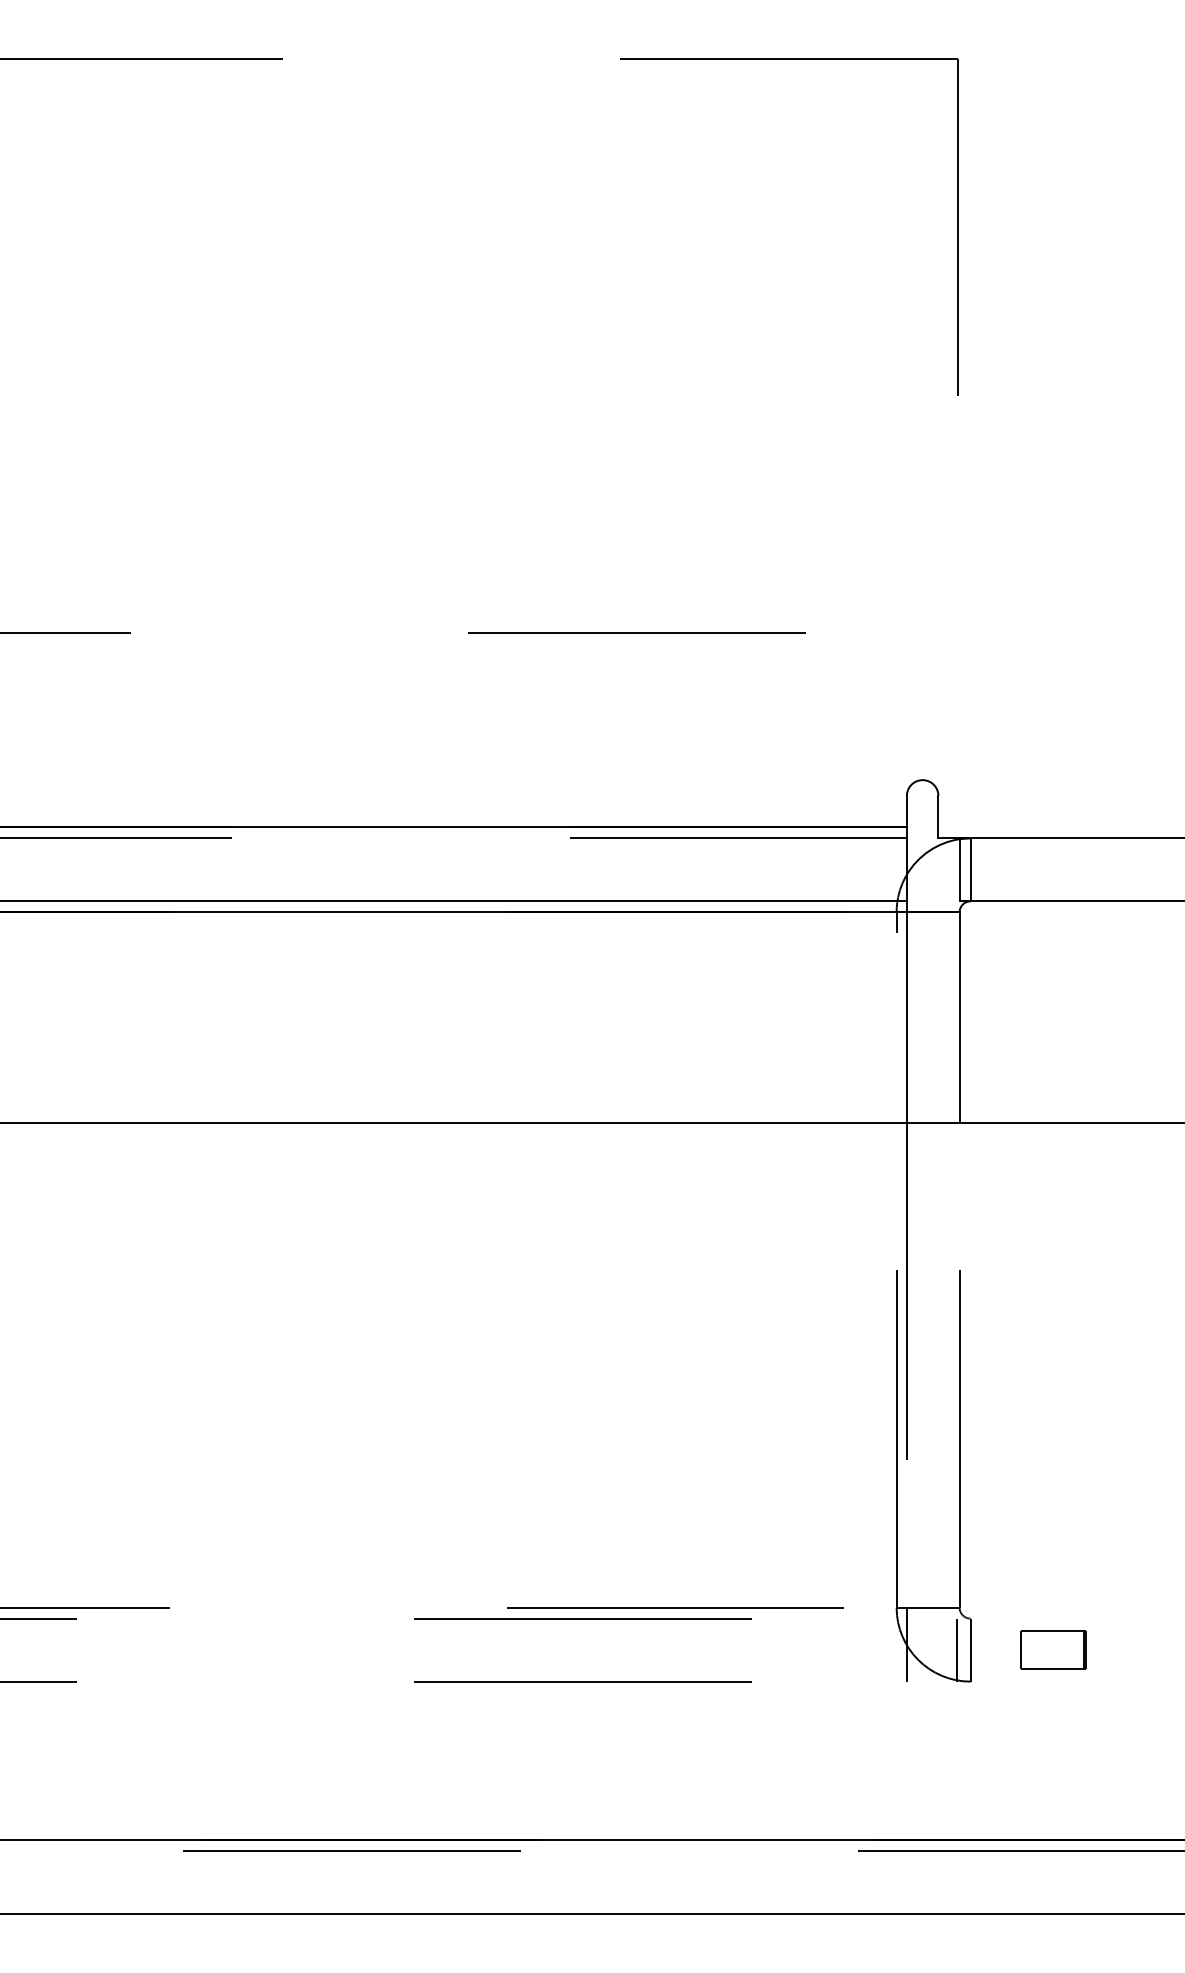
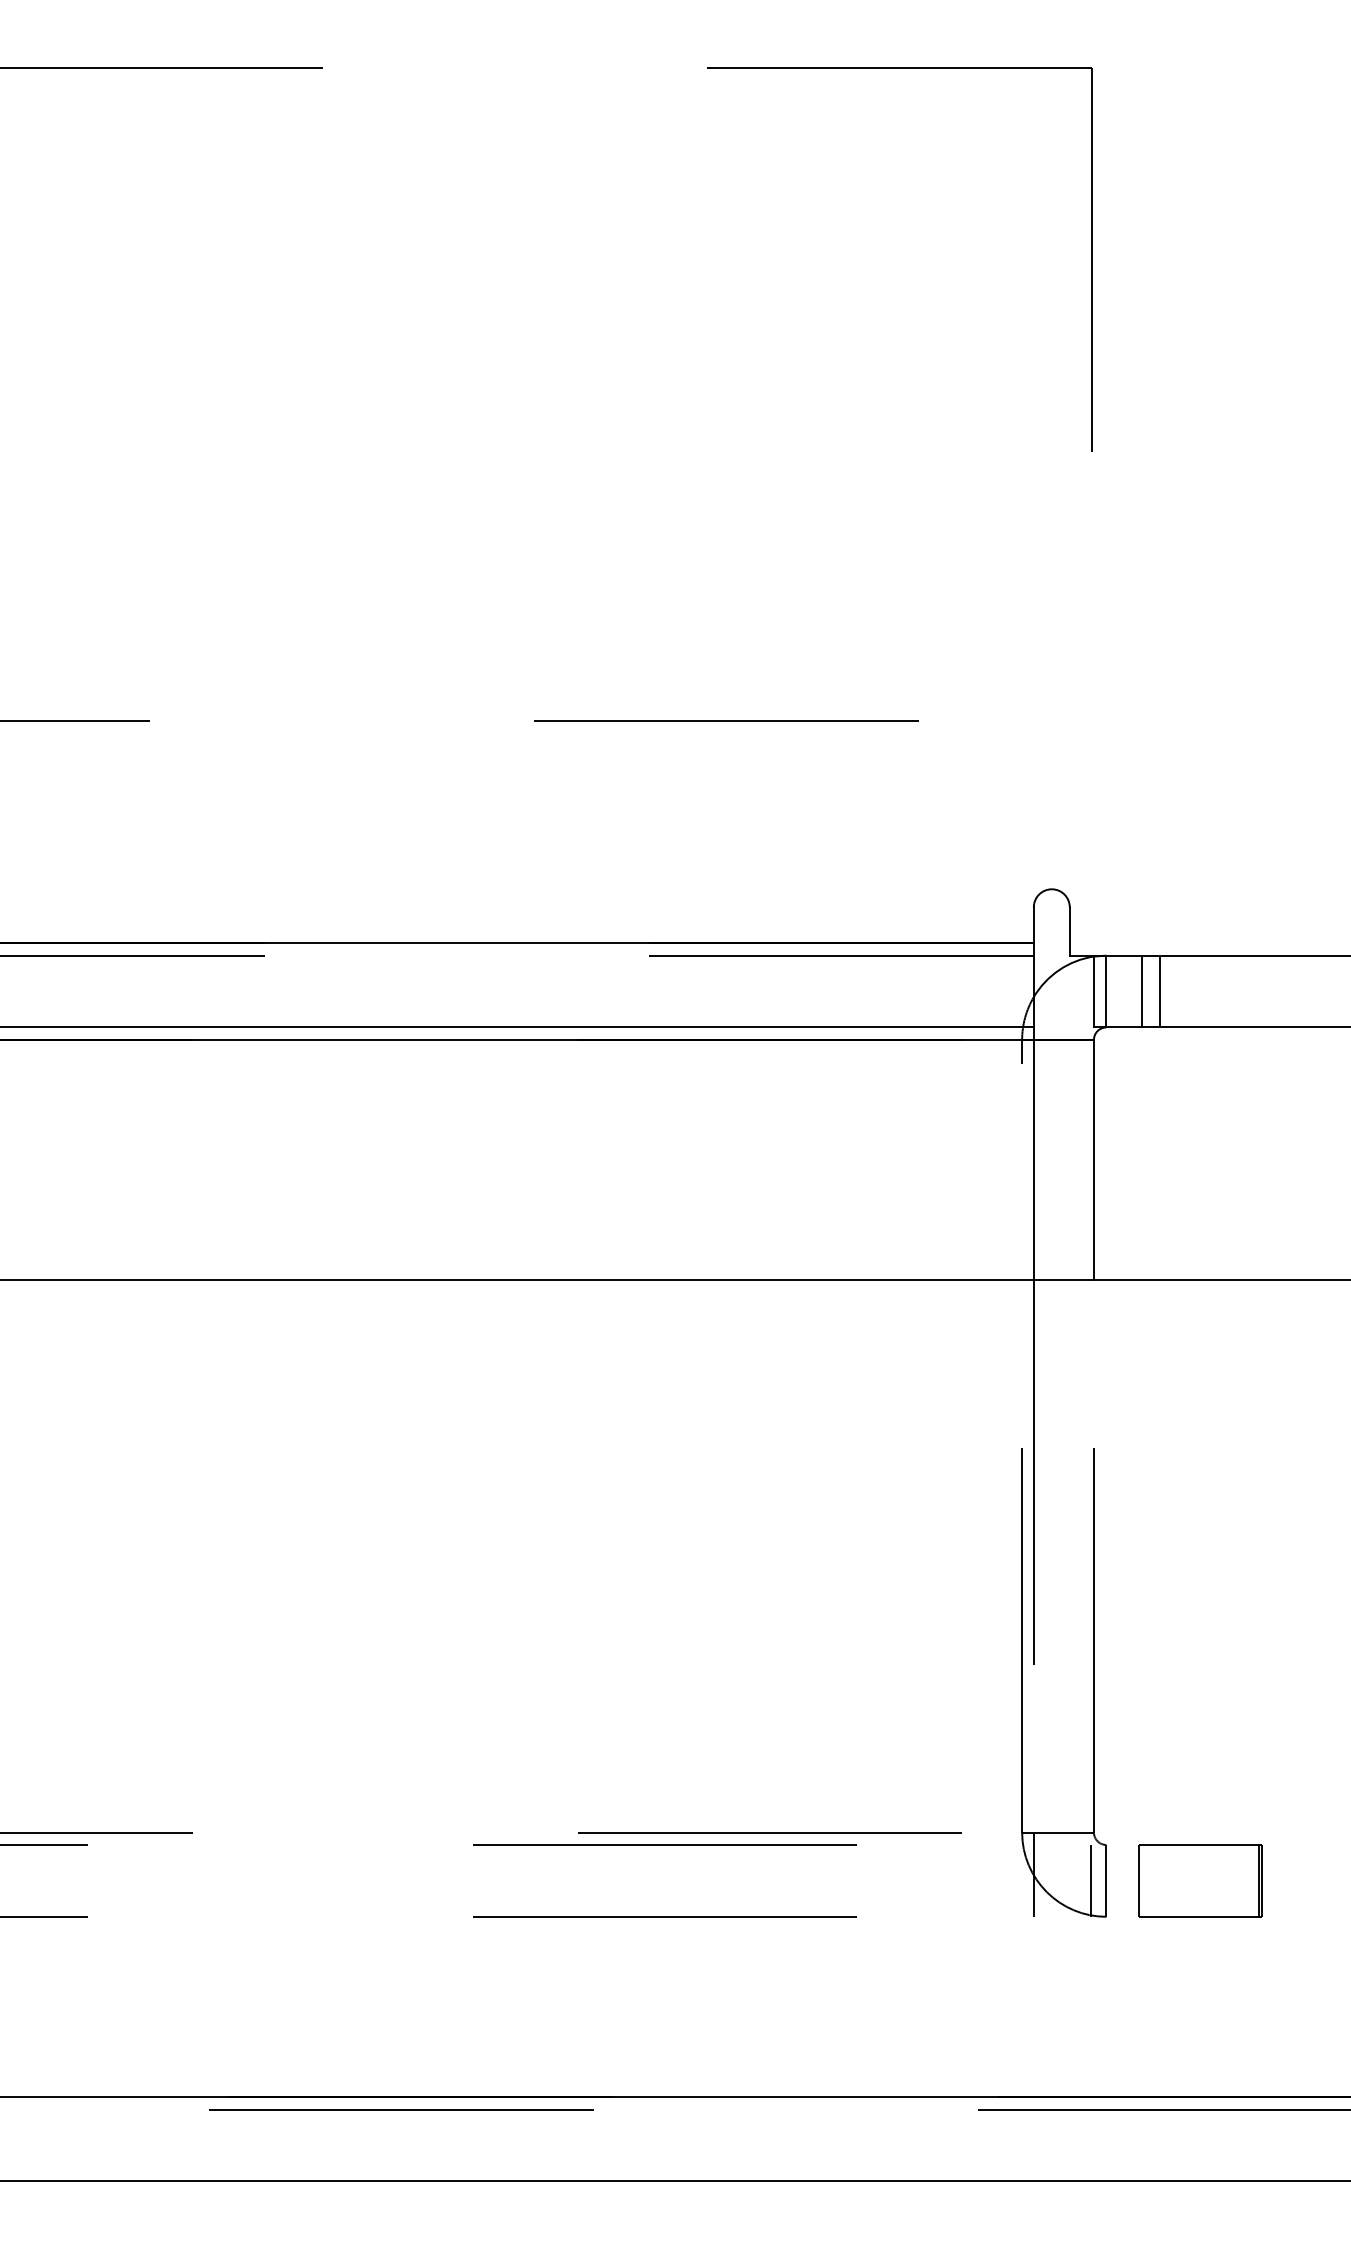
line: (1002, 869) -> (1142, 991), added
line: (1017, 869) -> (1159, 991), added
part: (1052, 1650) -> (1199, 1881), size x1.67

